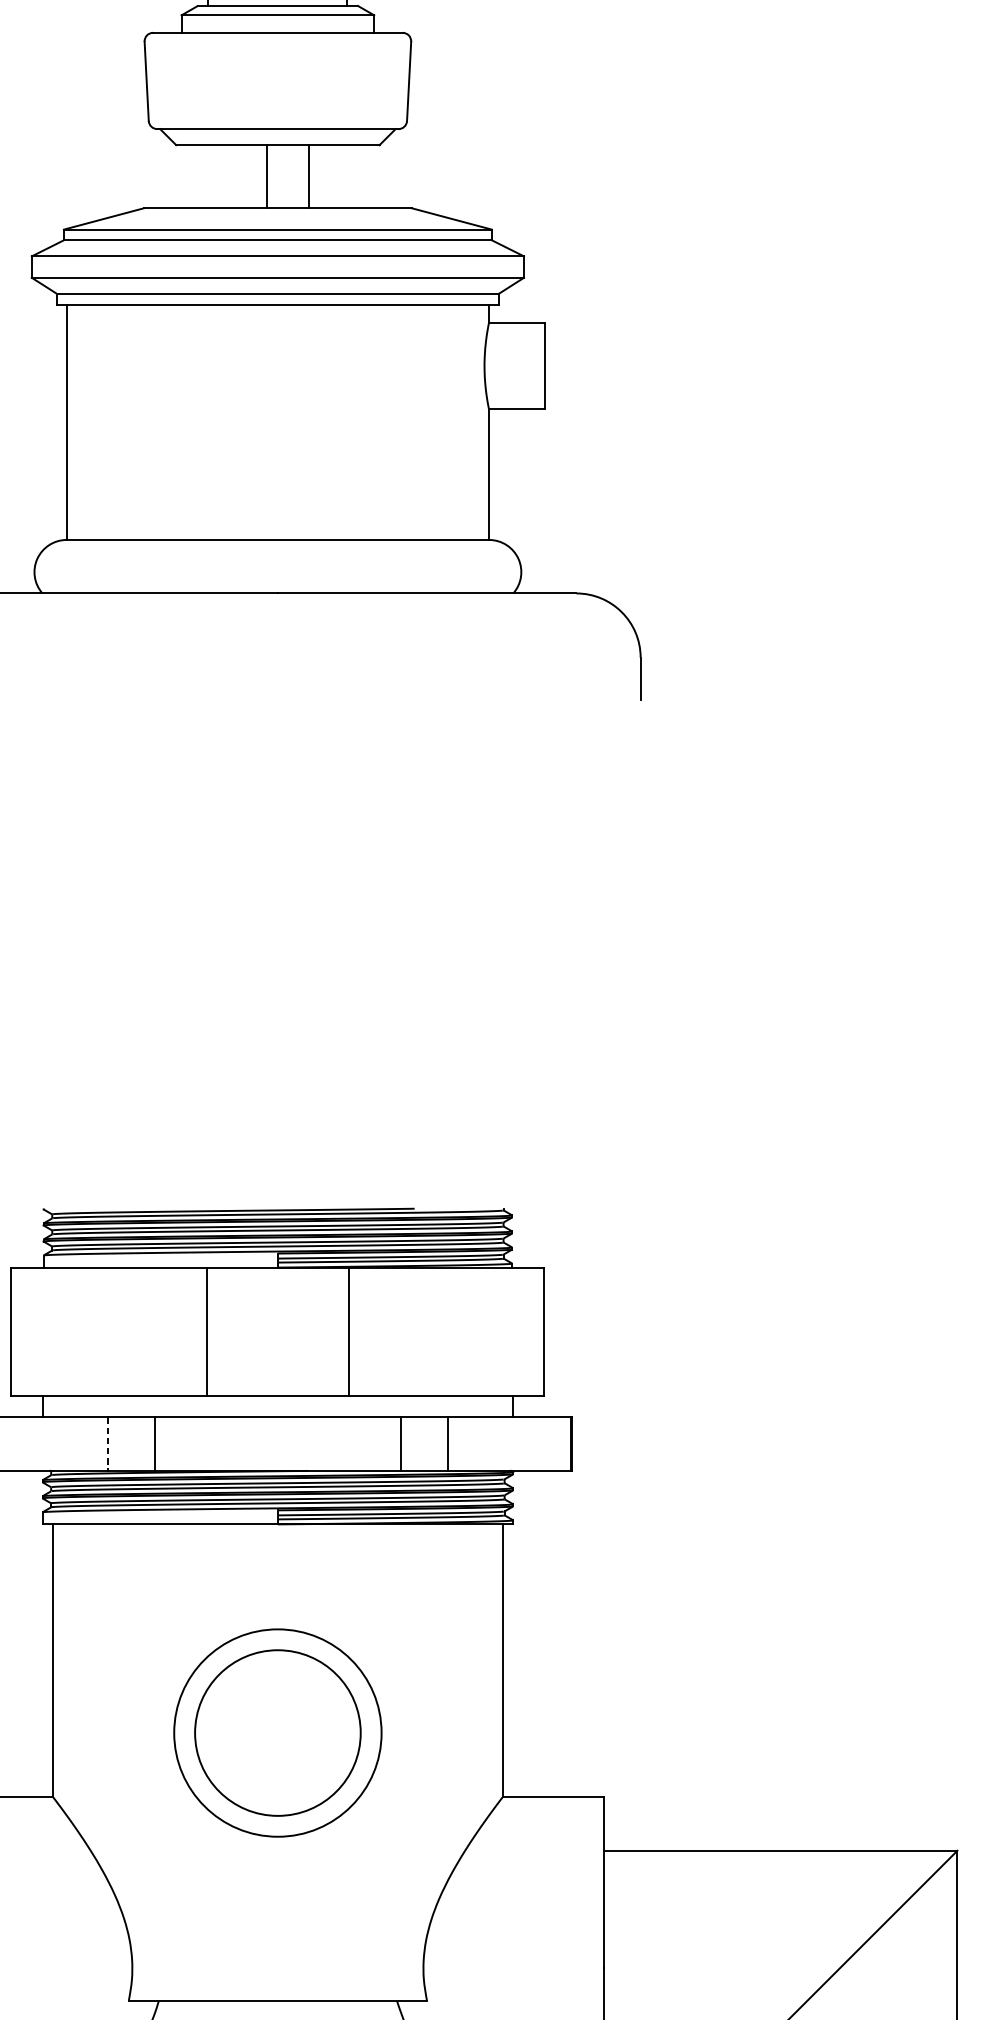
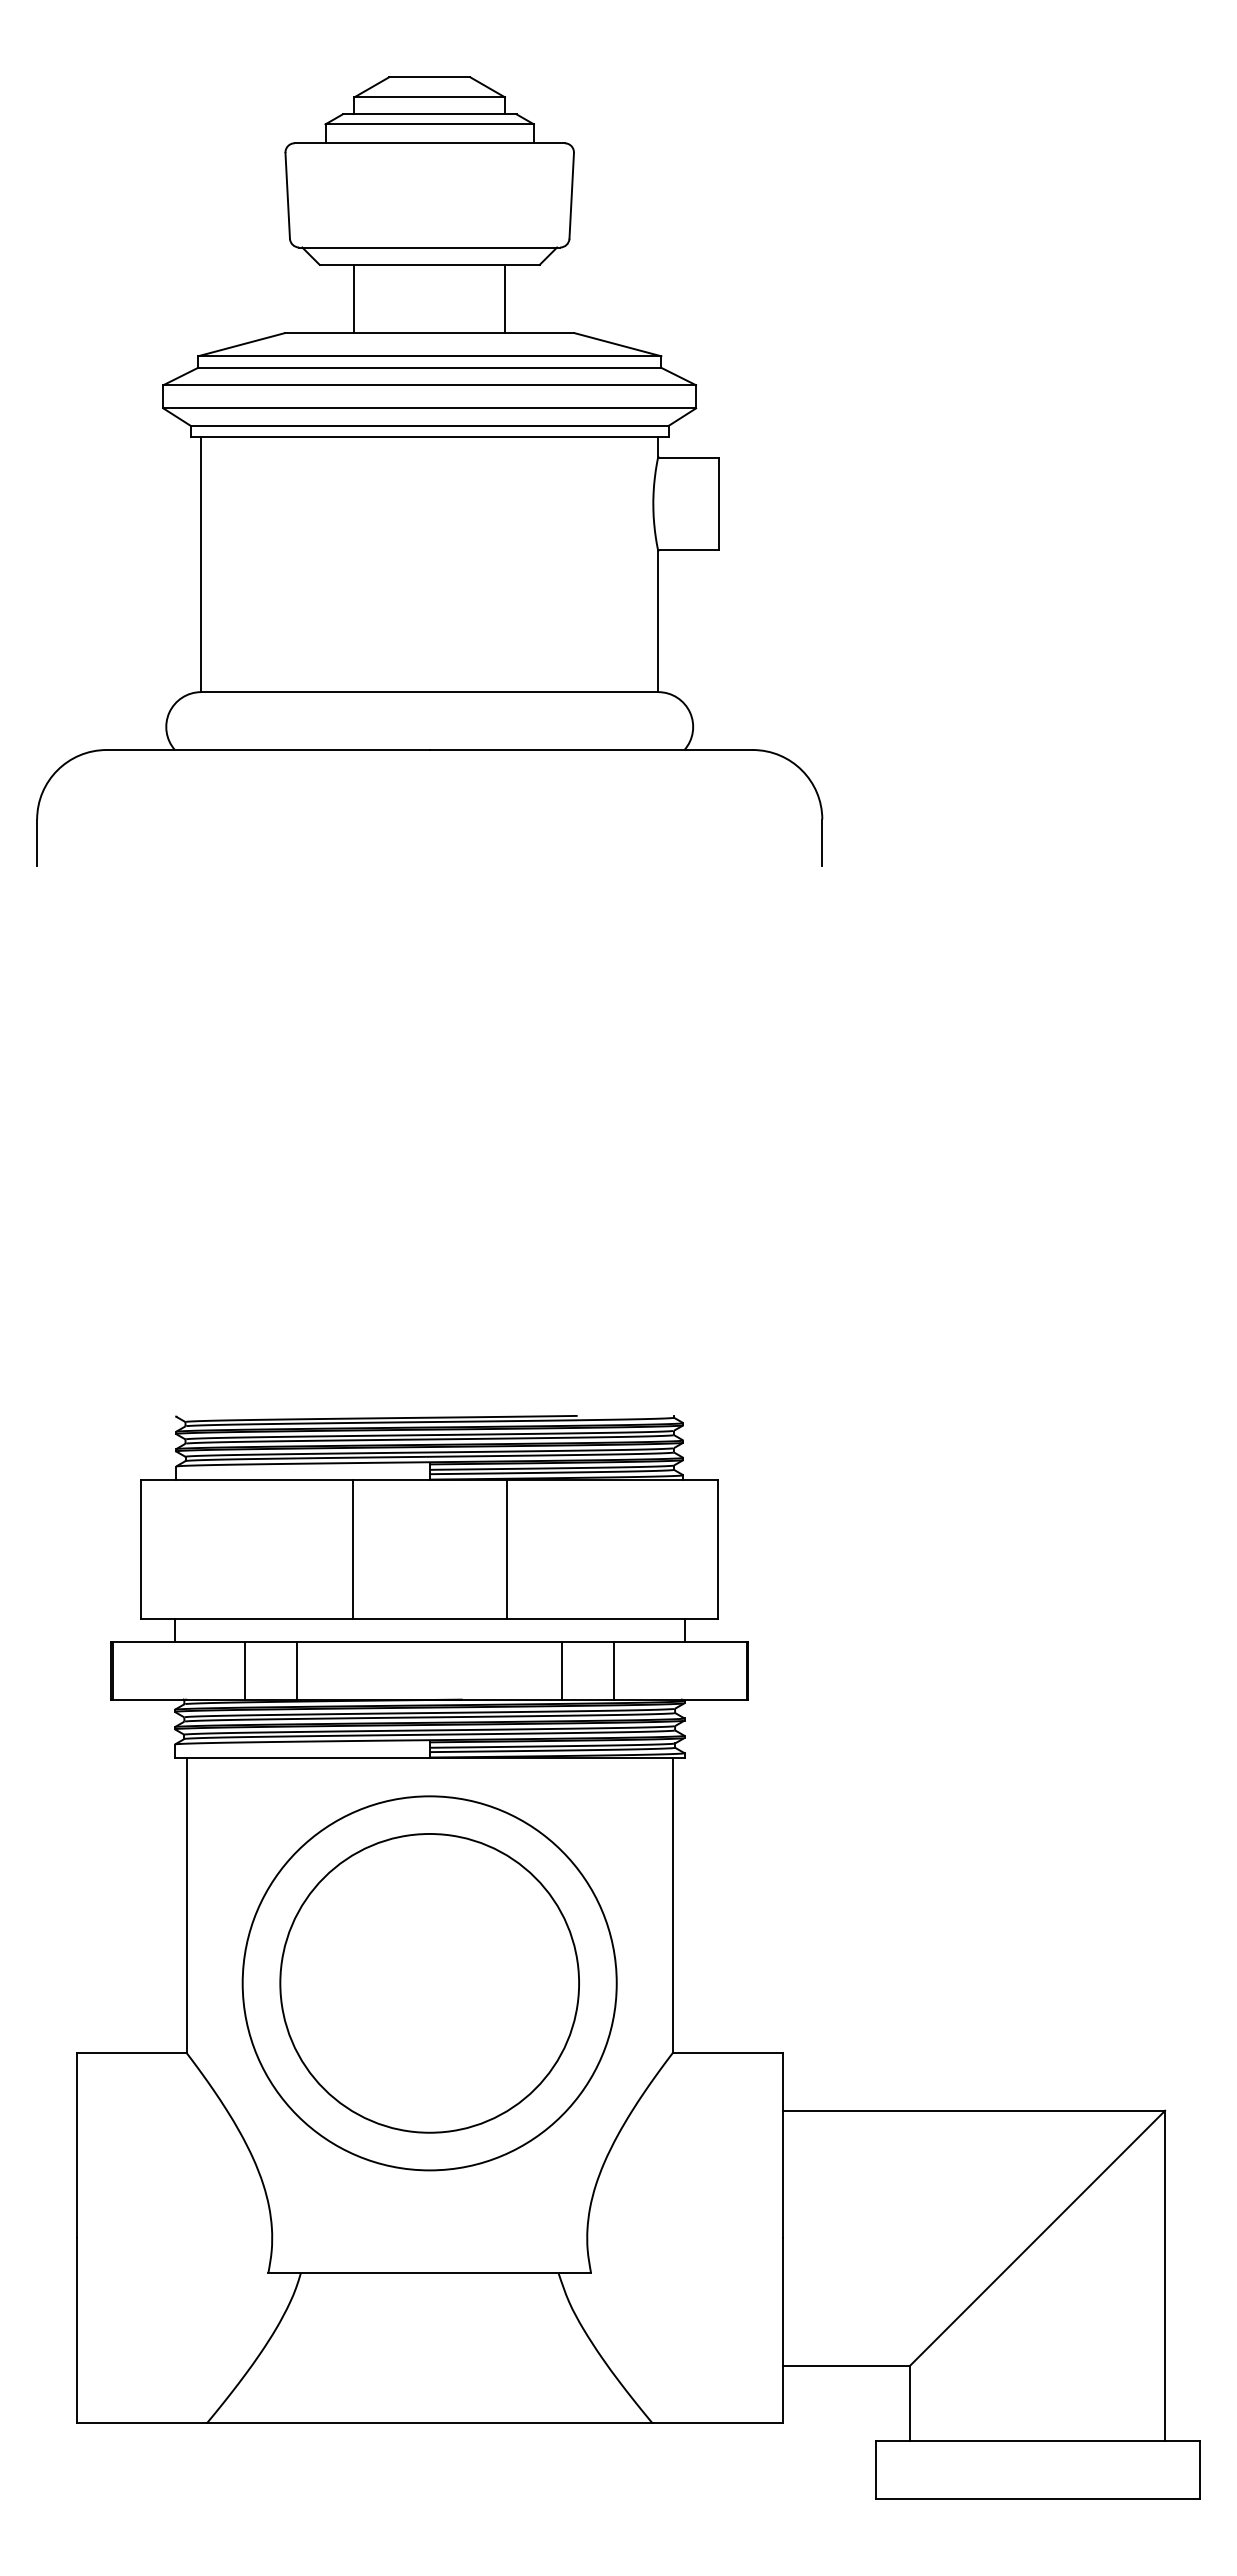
line: (266, 176) -> (354, 298), moved
line: (309, 176) -> (505, 298), moved
line: (107, 1443) -> (245, 1670), dashed -> solid
circle: (277, 1732) -> (429, 1982), size x1.67
circle: (277, 1733) -> (429, 1983), size x1.67

